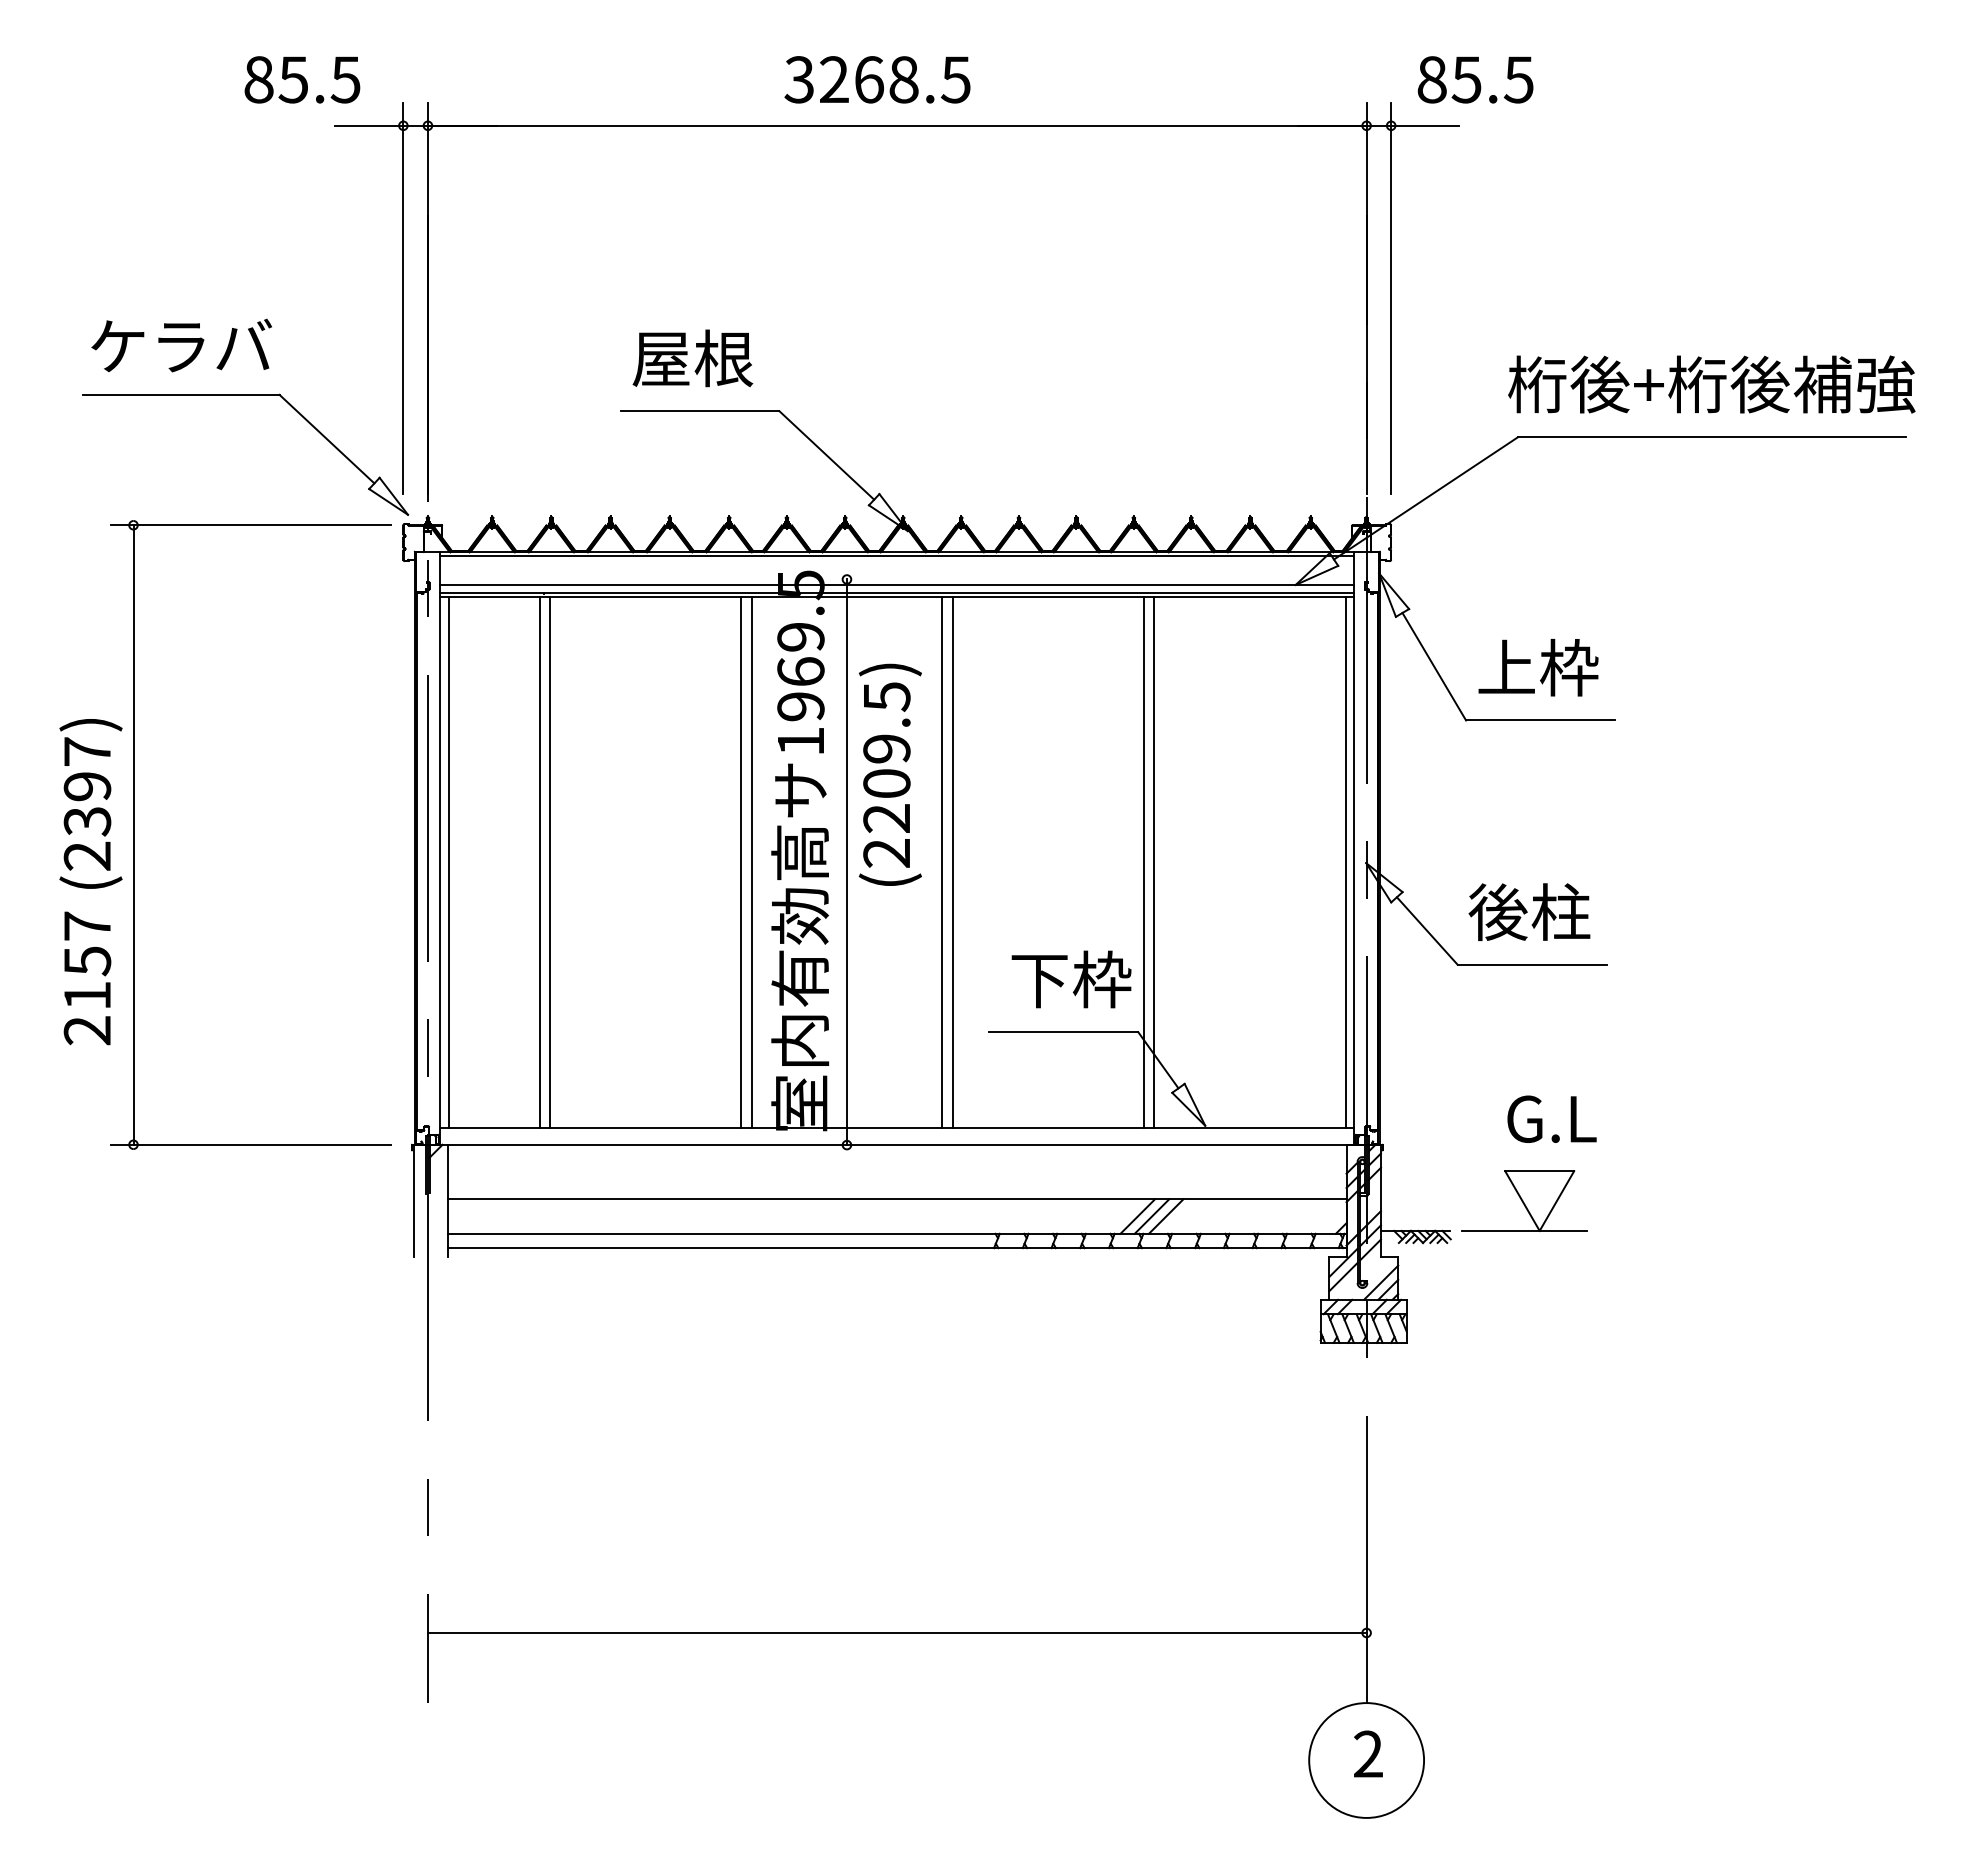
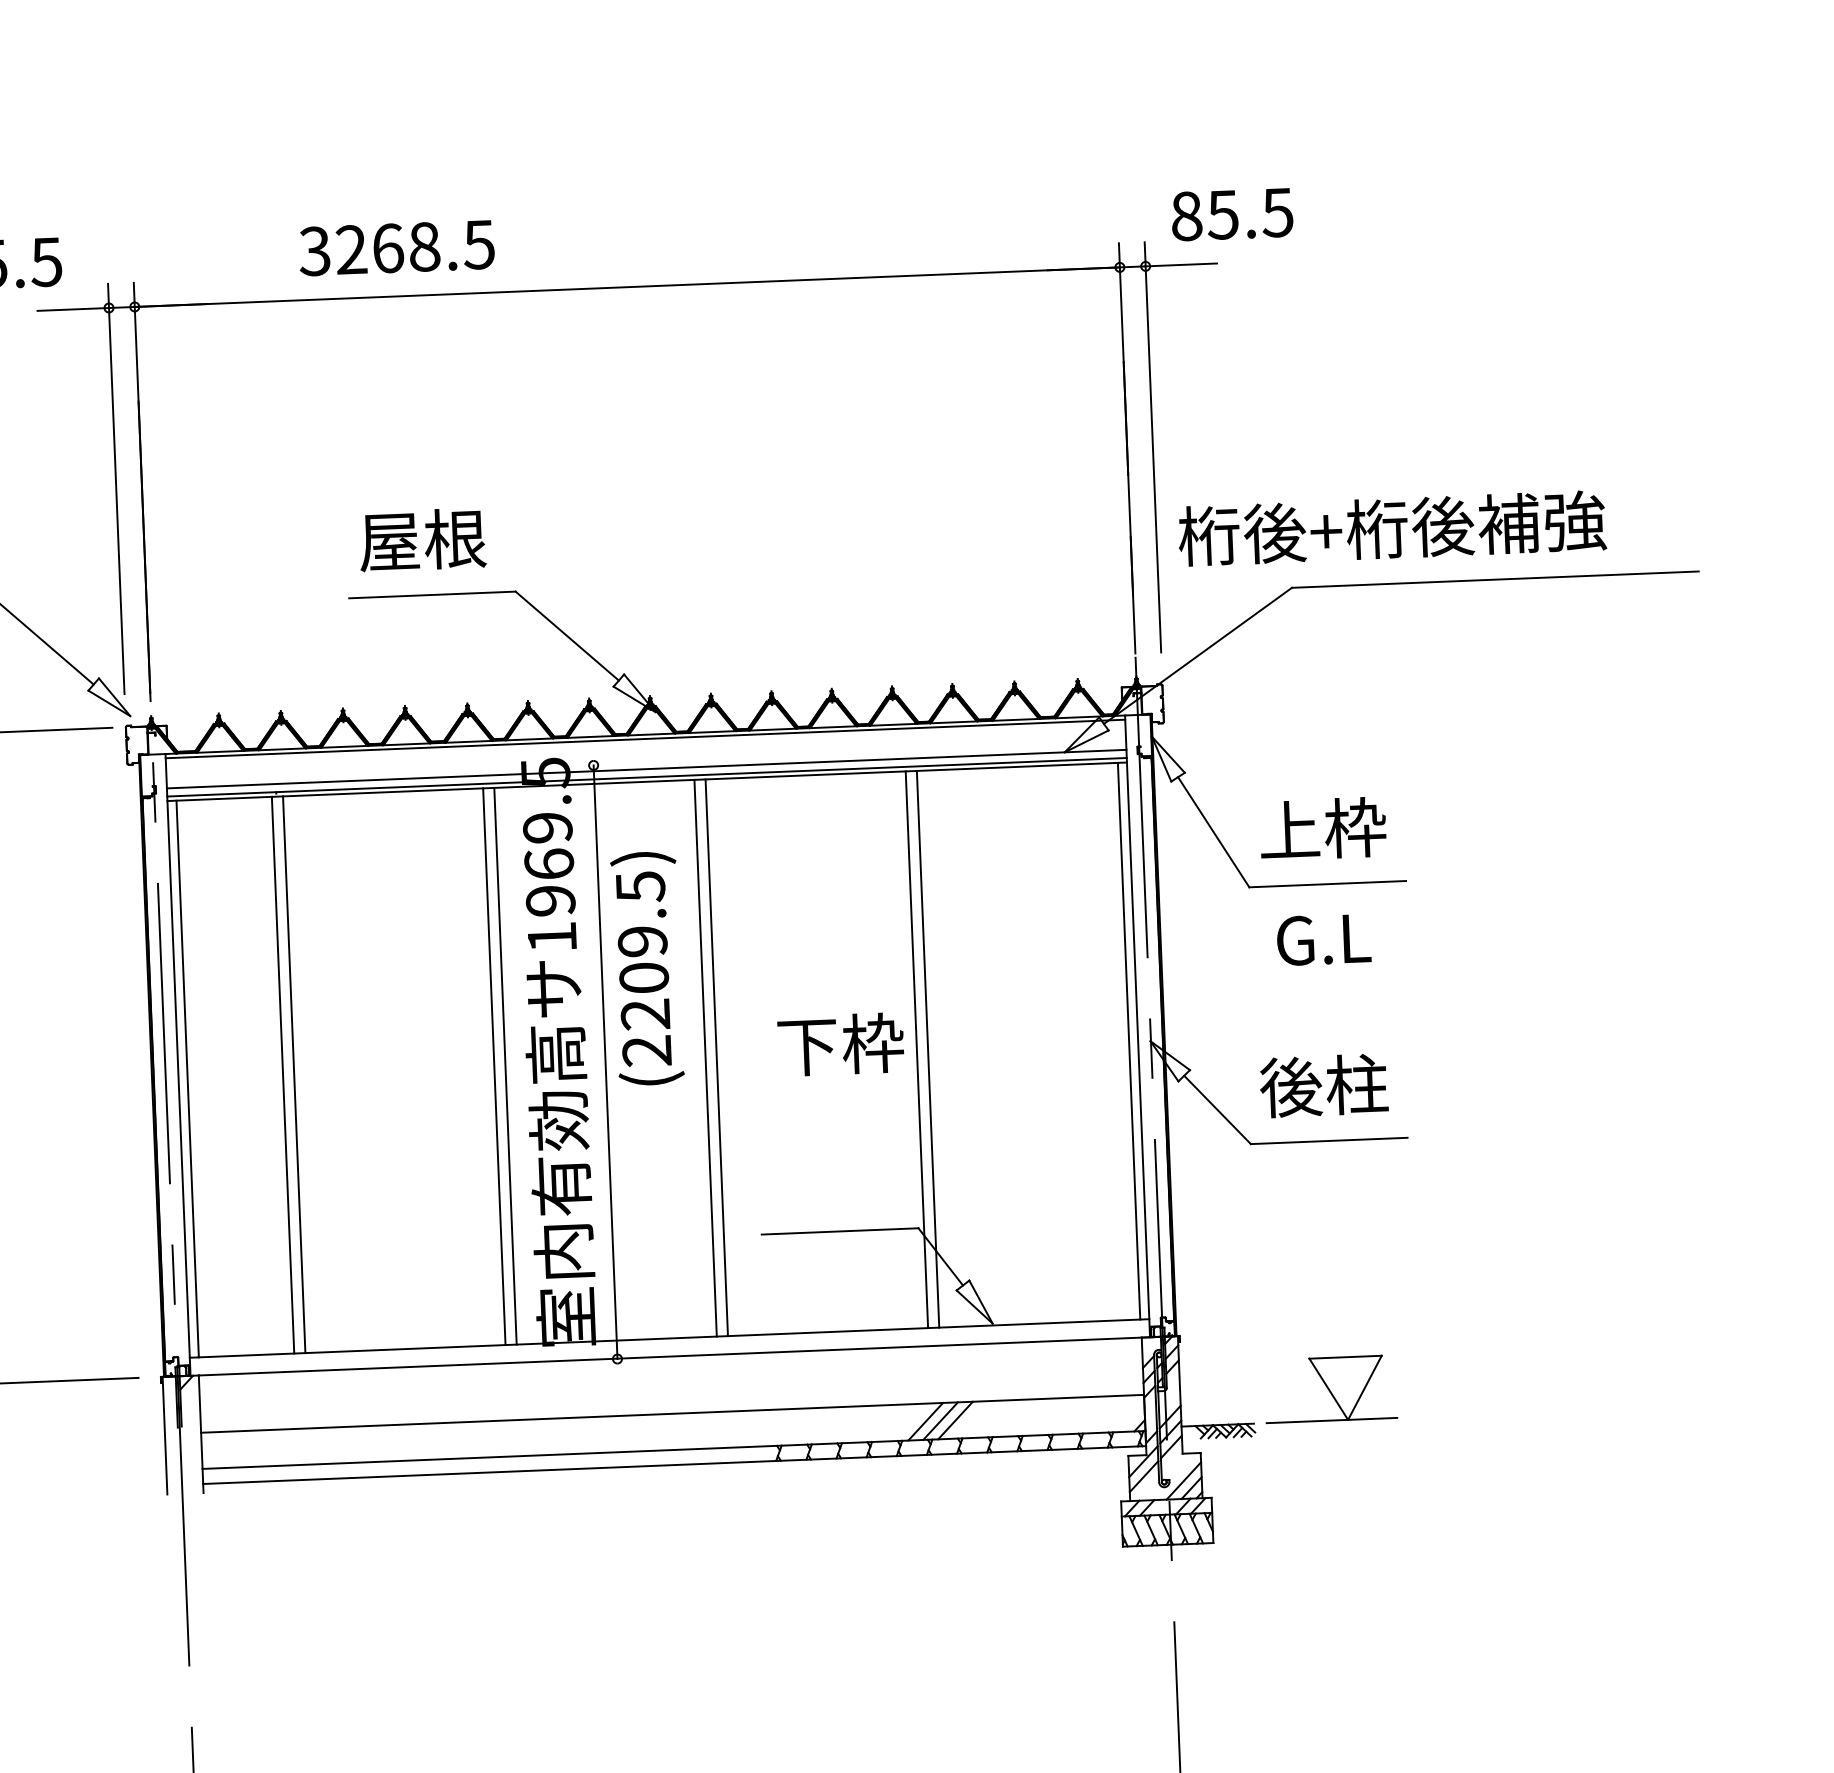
text: (877, 79) -> (396, 247), moved
text: (1711, 384) -> (1391, 528), moved
text: (1071, 979) -> (840, 1044), moved
text: (1551, 1118) -> (1323, 939), moved

